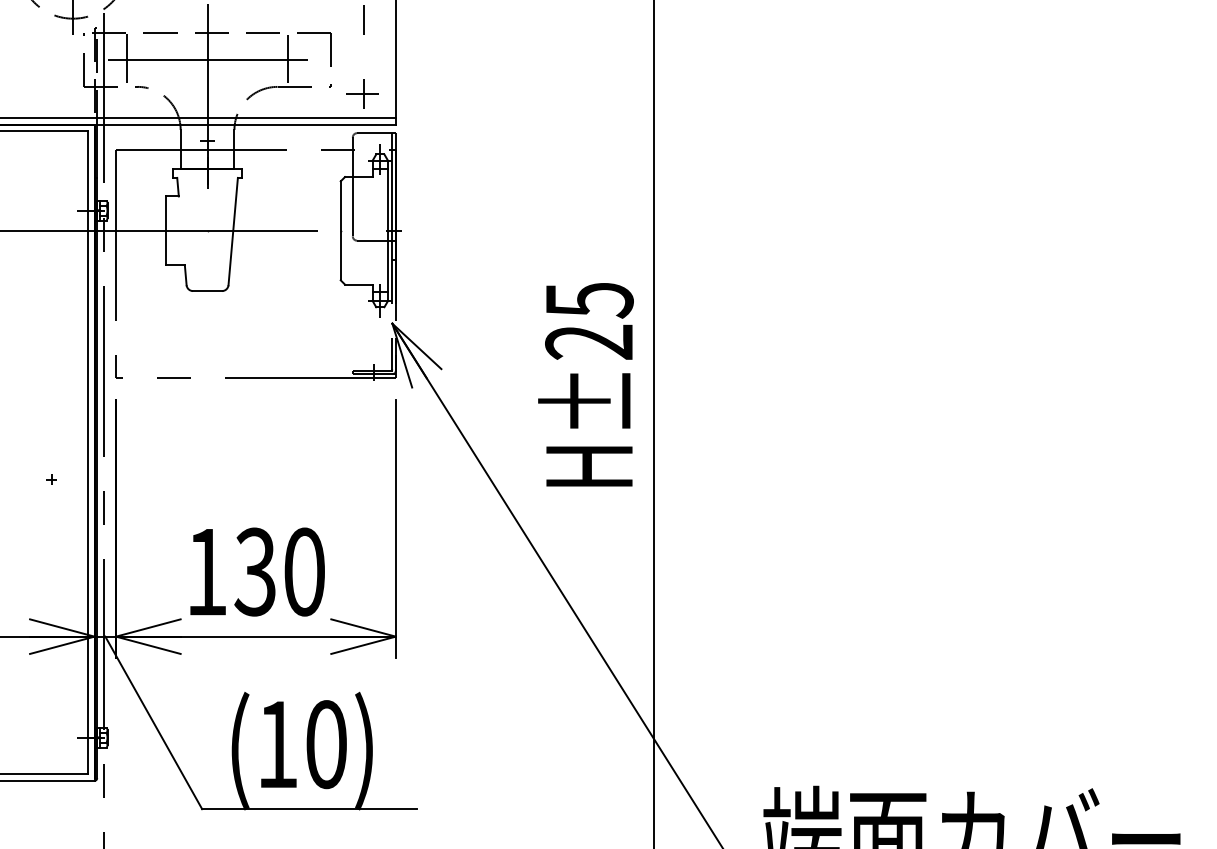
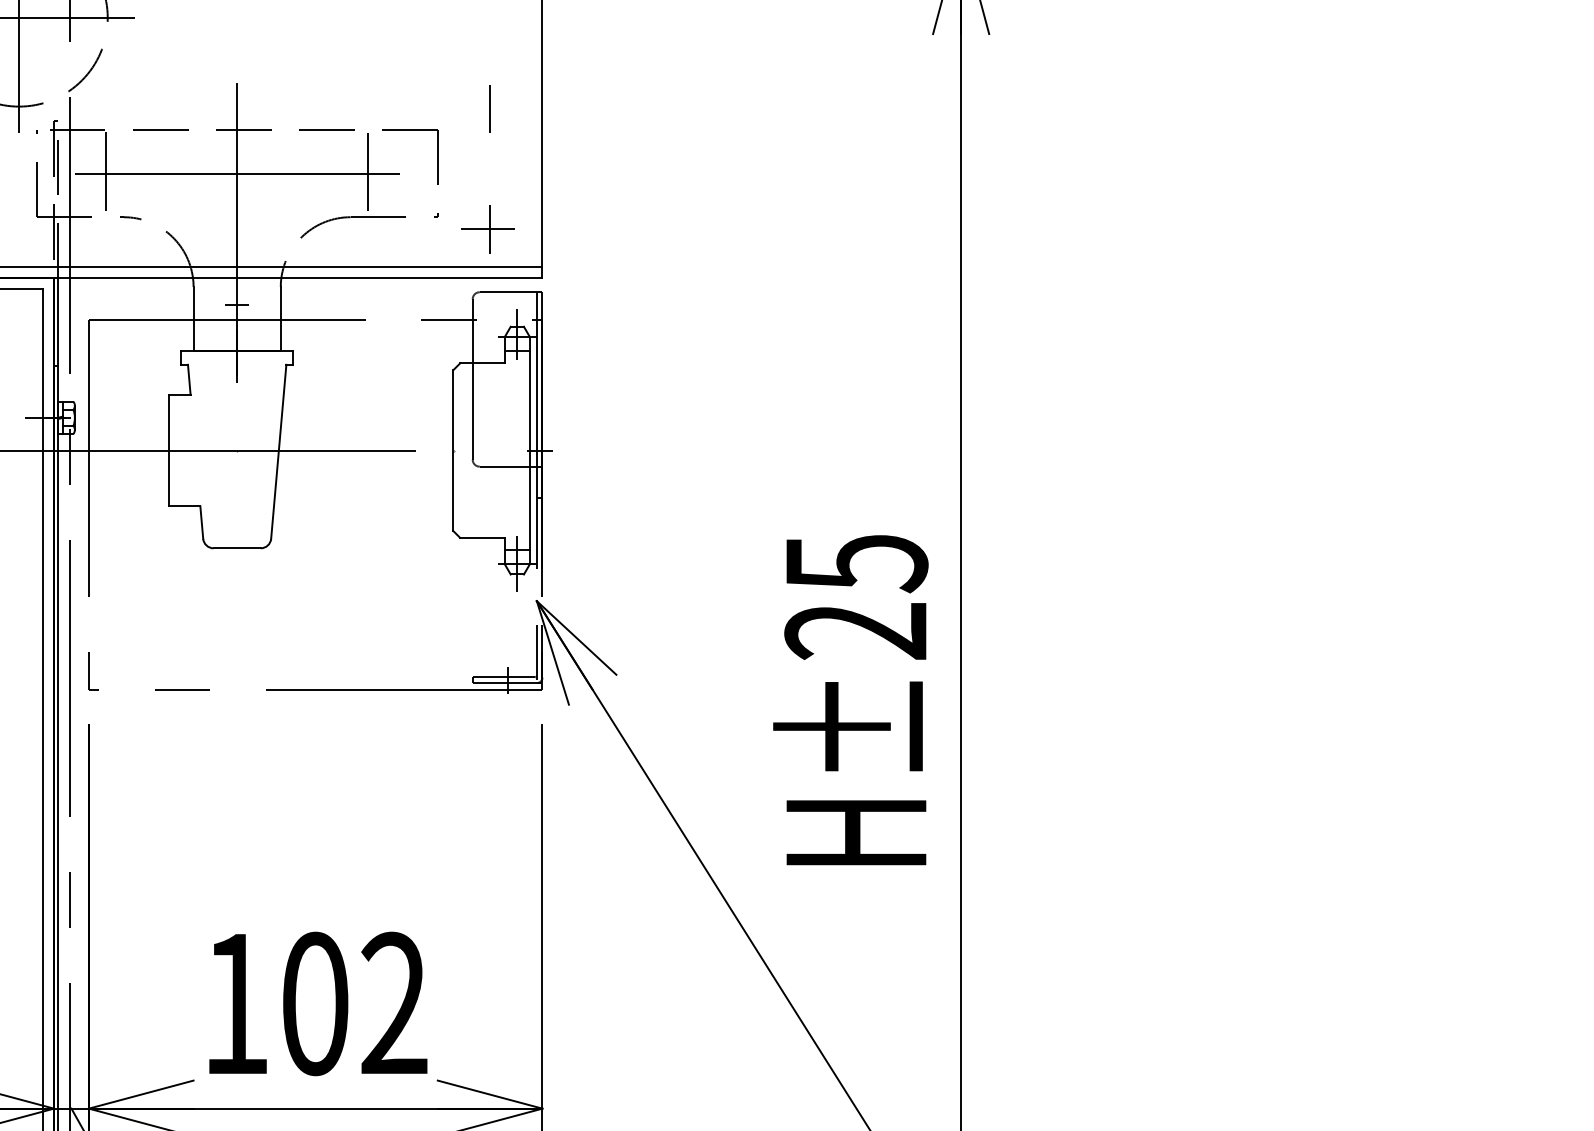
text: (279, 571) -> (353, 1002), 130 -> 102

